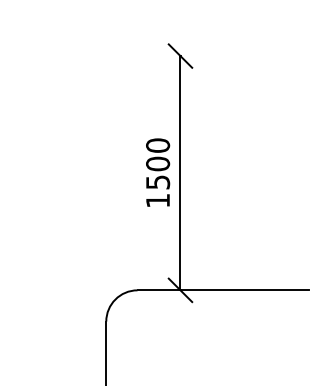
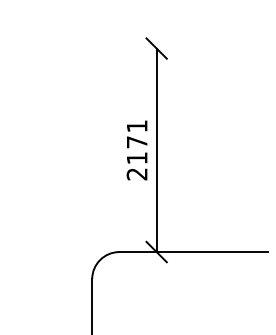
text: (158, 172) -> (137, 149), 1500 -> 2171

